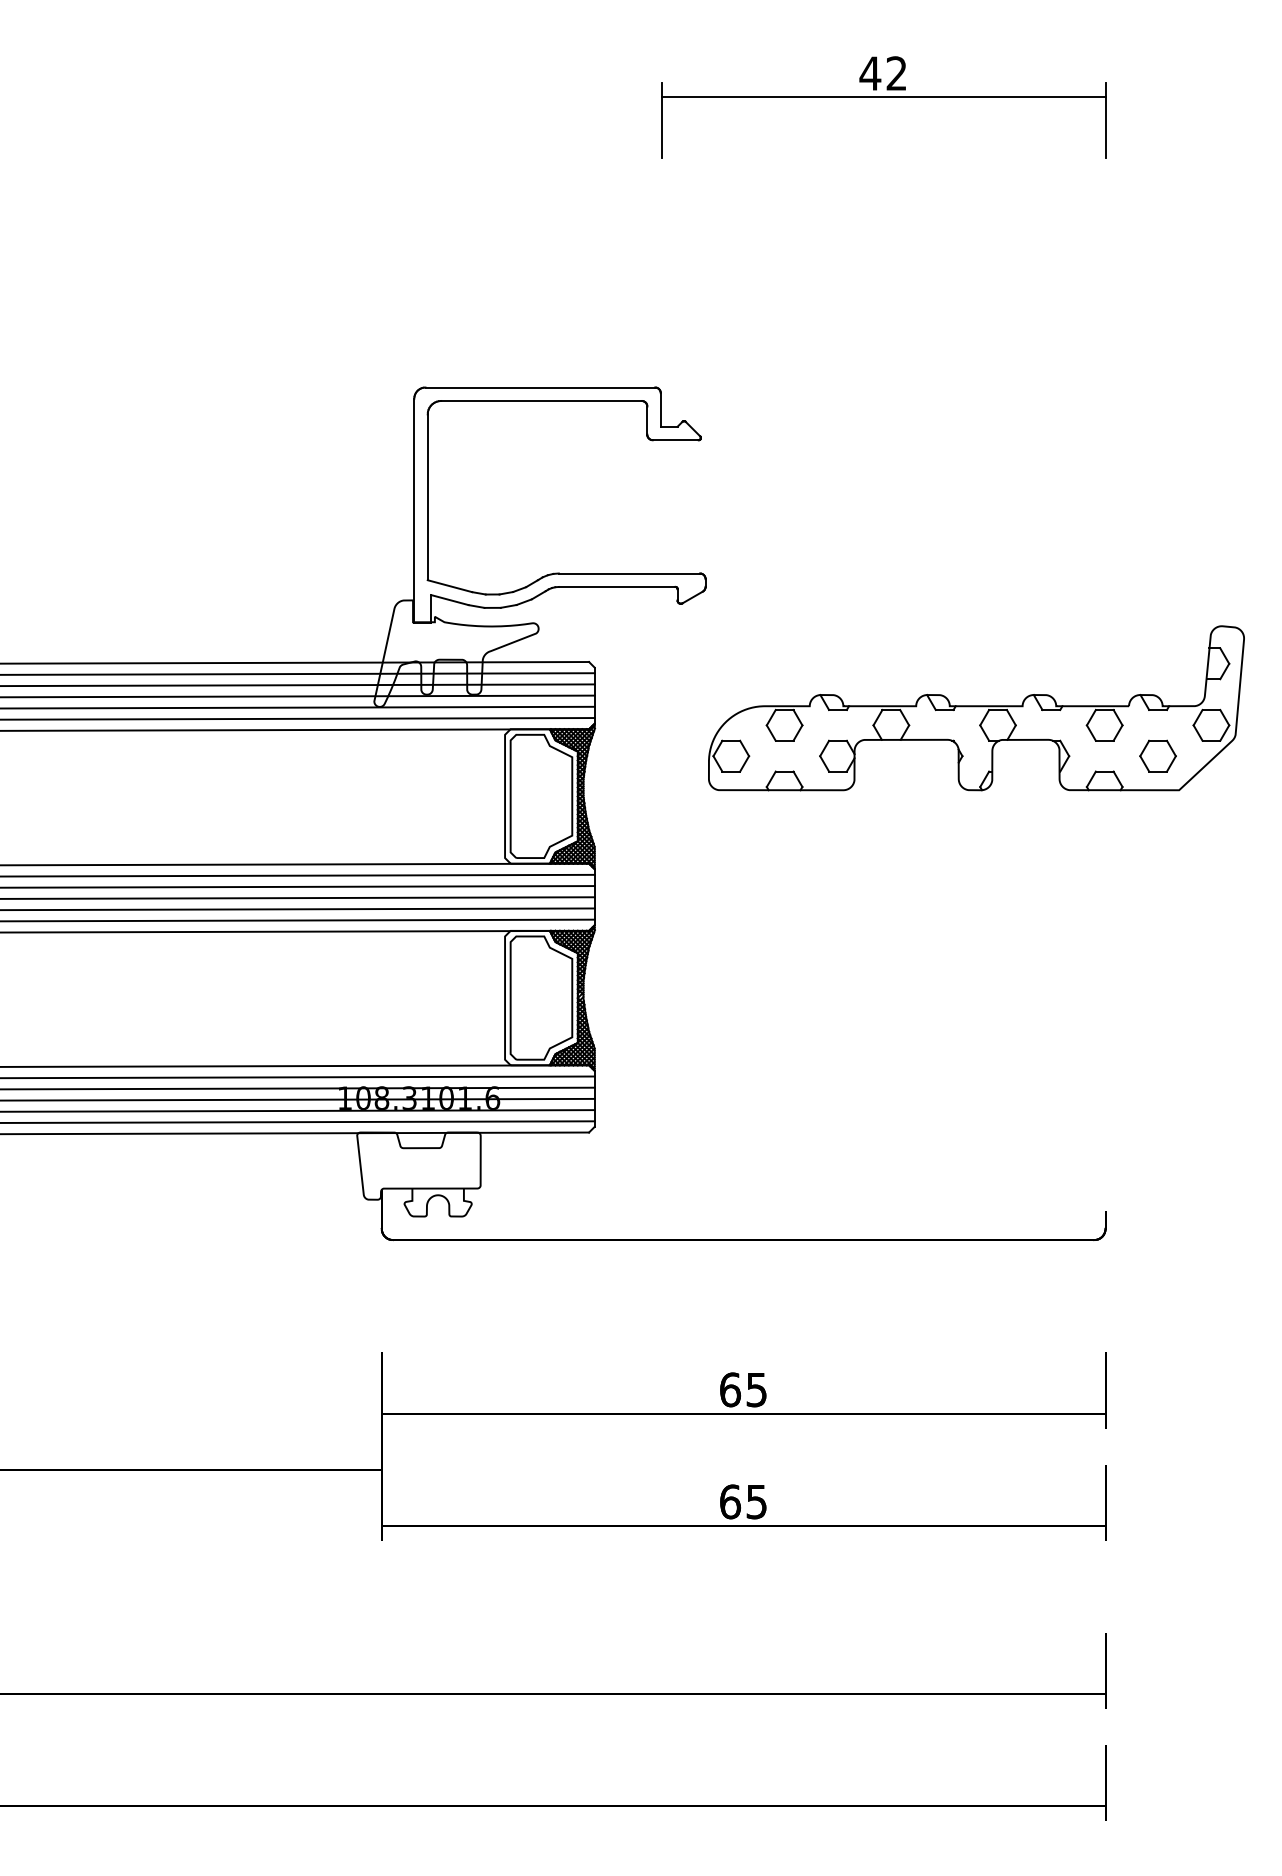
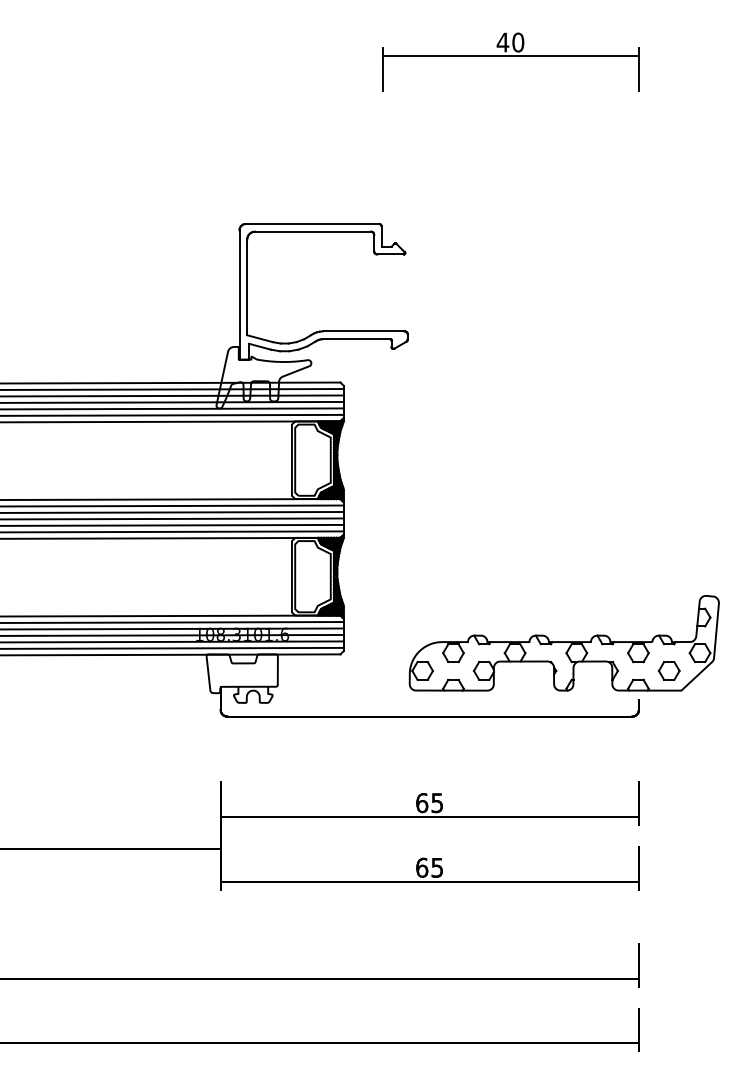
text: (897, 73) -> (518, 42), 42 -> 40
part: (975, 708) -> (563, 643), moved

